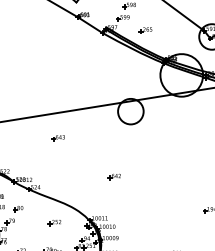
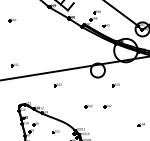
part: (162, 138) -> (115, 85), added
part: (148, 176) -> (107, 106), added

